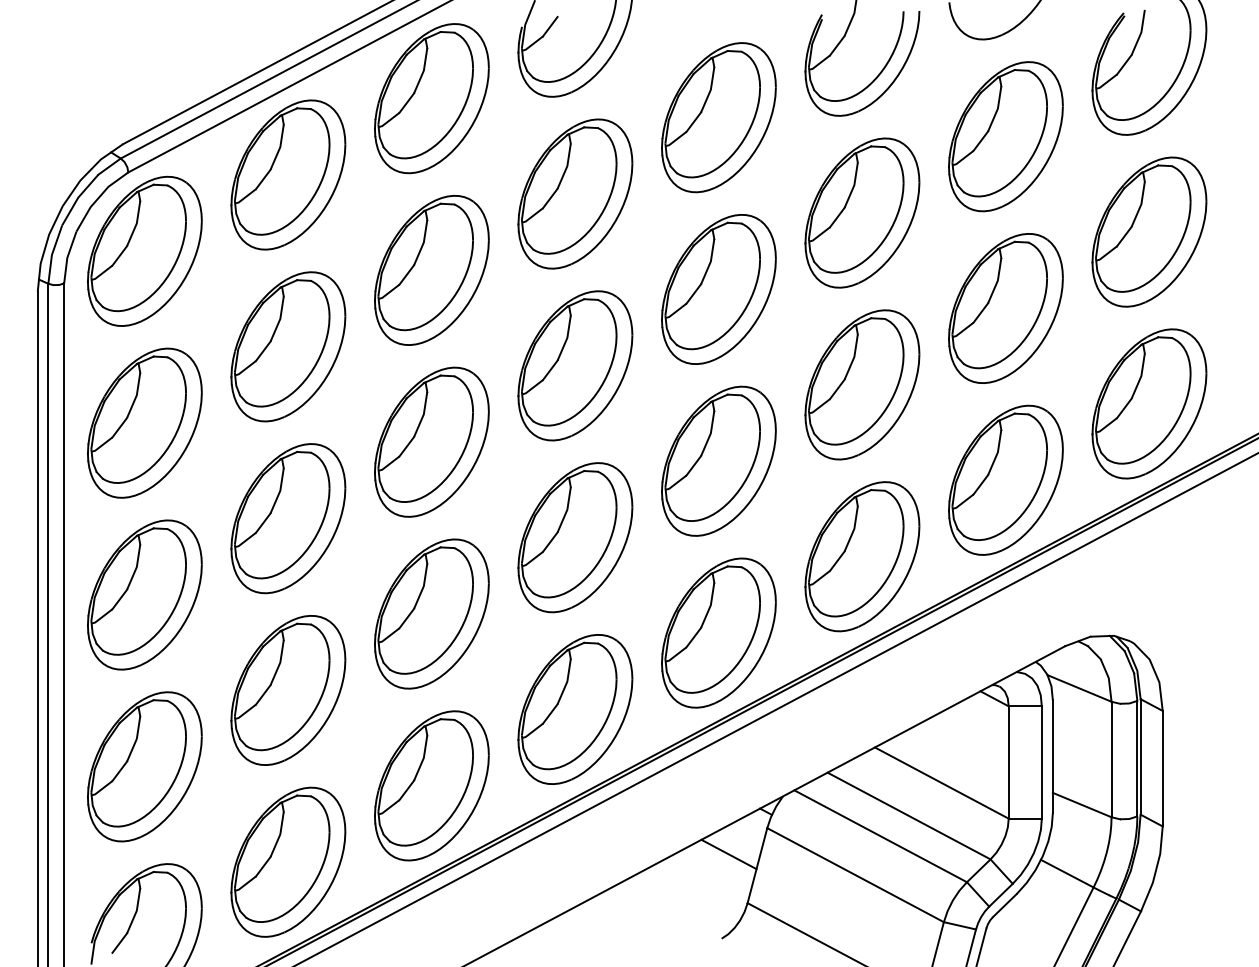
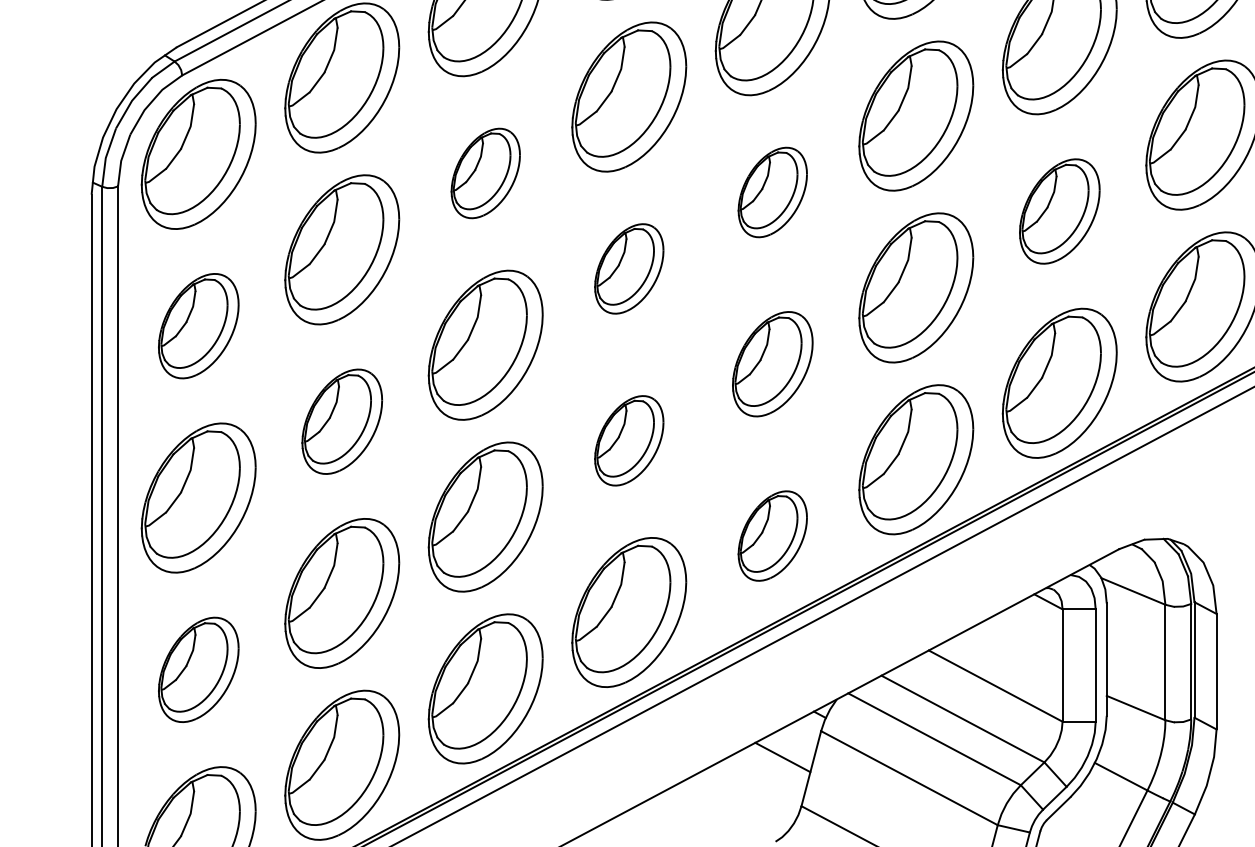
part: (431, 270) -> (485, 173), size x0.6
part: (718, 289) -> (772, 192), size x0.6
part: (1005, 308) -> (1059, 211), size x0.7
part: (575, 365) -> (629, 268), size x0.6
part: (144, 422) -> (198, 325), size x0.7
part: (718, 460) -> (772, 363), size x0.7
part: (288, 518) -> (342, 421), size x0.7
part: (575, 537) -> (629, 440), size x0.6
part: (718, 632) -> (772, 535), size x0.6
part: (144, 766) -> (198, 669), size x0.7

